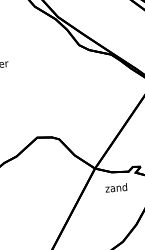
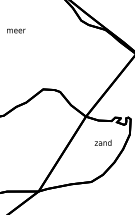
text: (115, 187) -> (102, 142), moved

